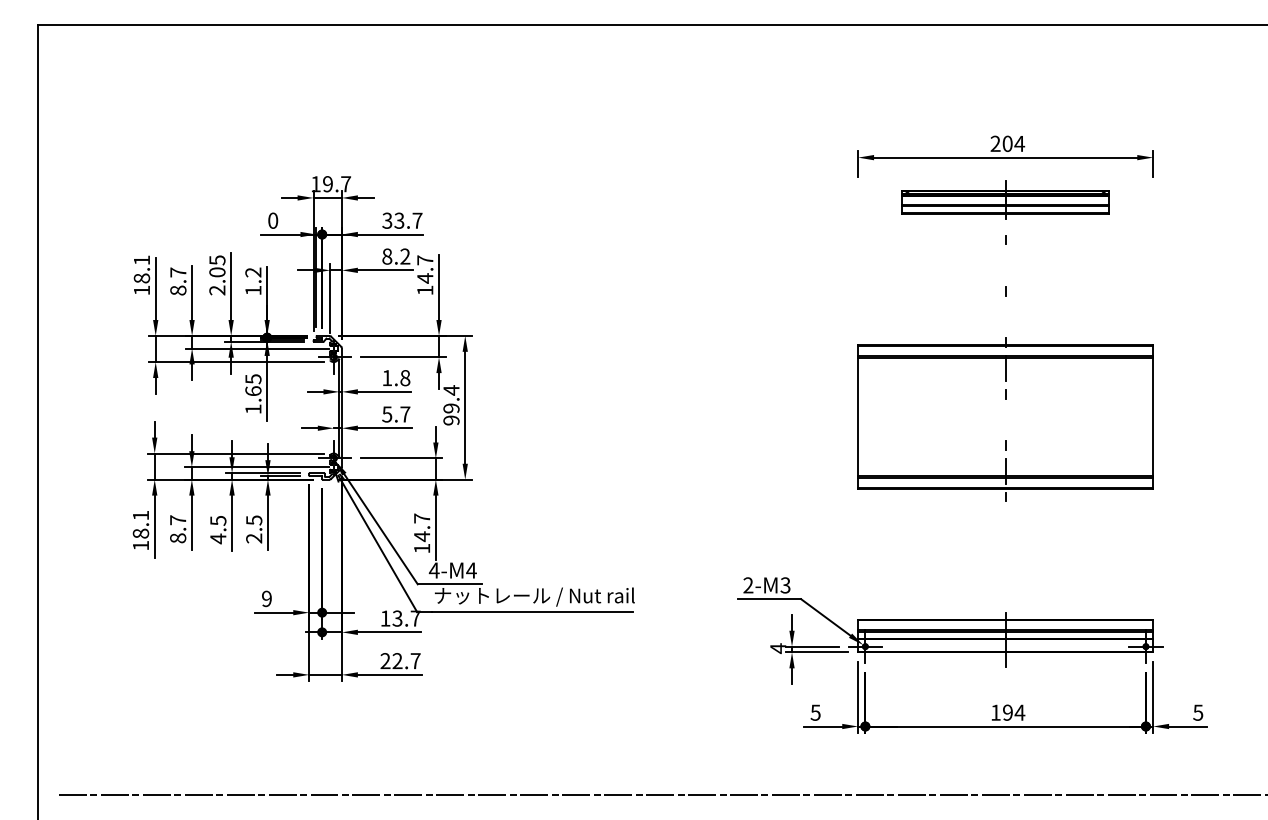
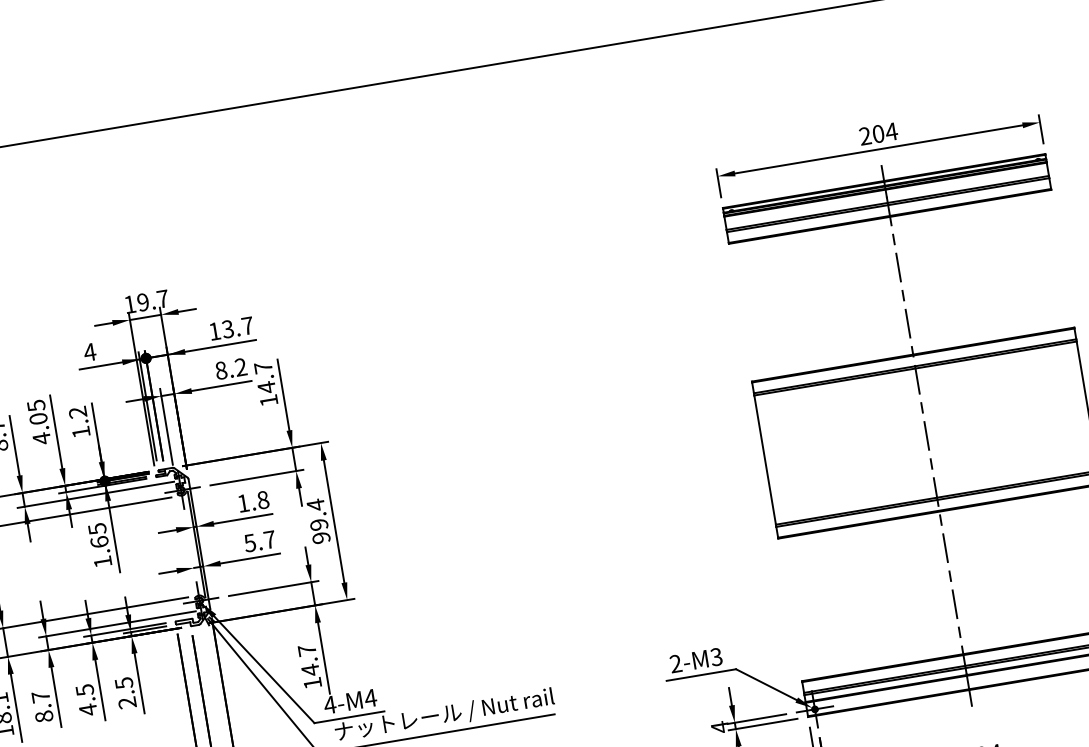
part: (1005, 199) -> (886, 195), size x1.43
text: (272, 220) -> (89, 352), 0 -> 4
text: (387, 220) -> (214, 331), 33.7 -> 13.7
line: (1005, 265) -> (898, 267), added
text: (217, 290) -> (41, 438), 2.05 -> 4.05
line: (1005, 316) -> (907, 323), added
line: (1005, 419) -> (926, 435), added
line: (1005, 522) -> (945, 548), added
line: (1005, 573) -> (954, 603), added

